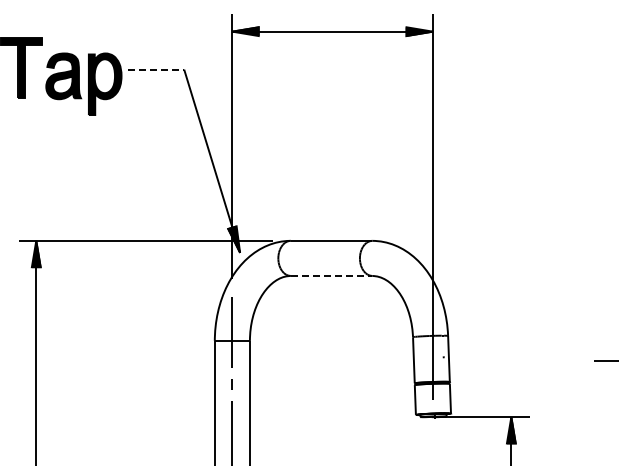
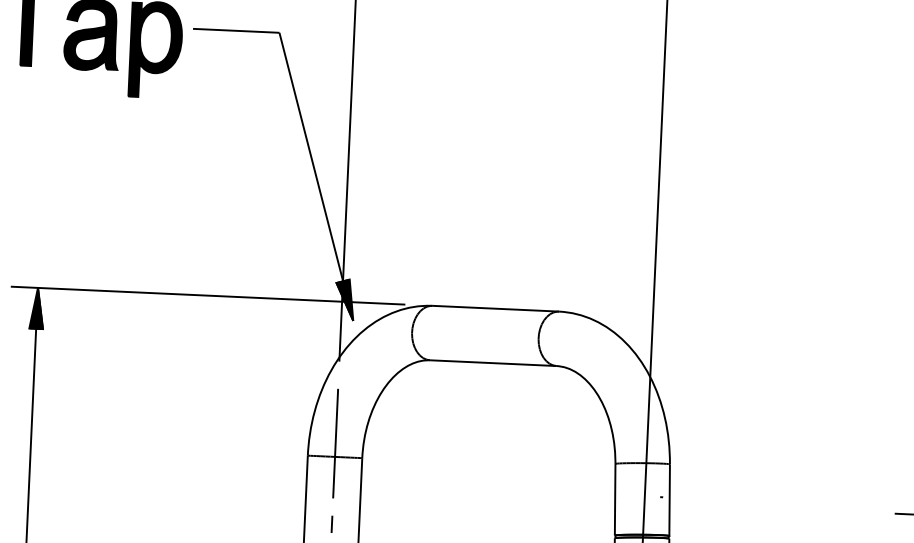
line: (156, 69) -> (236, 30), dashed -> solid
line: (331, 275) -> (493, 362), dashed -> solid

